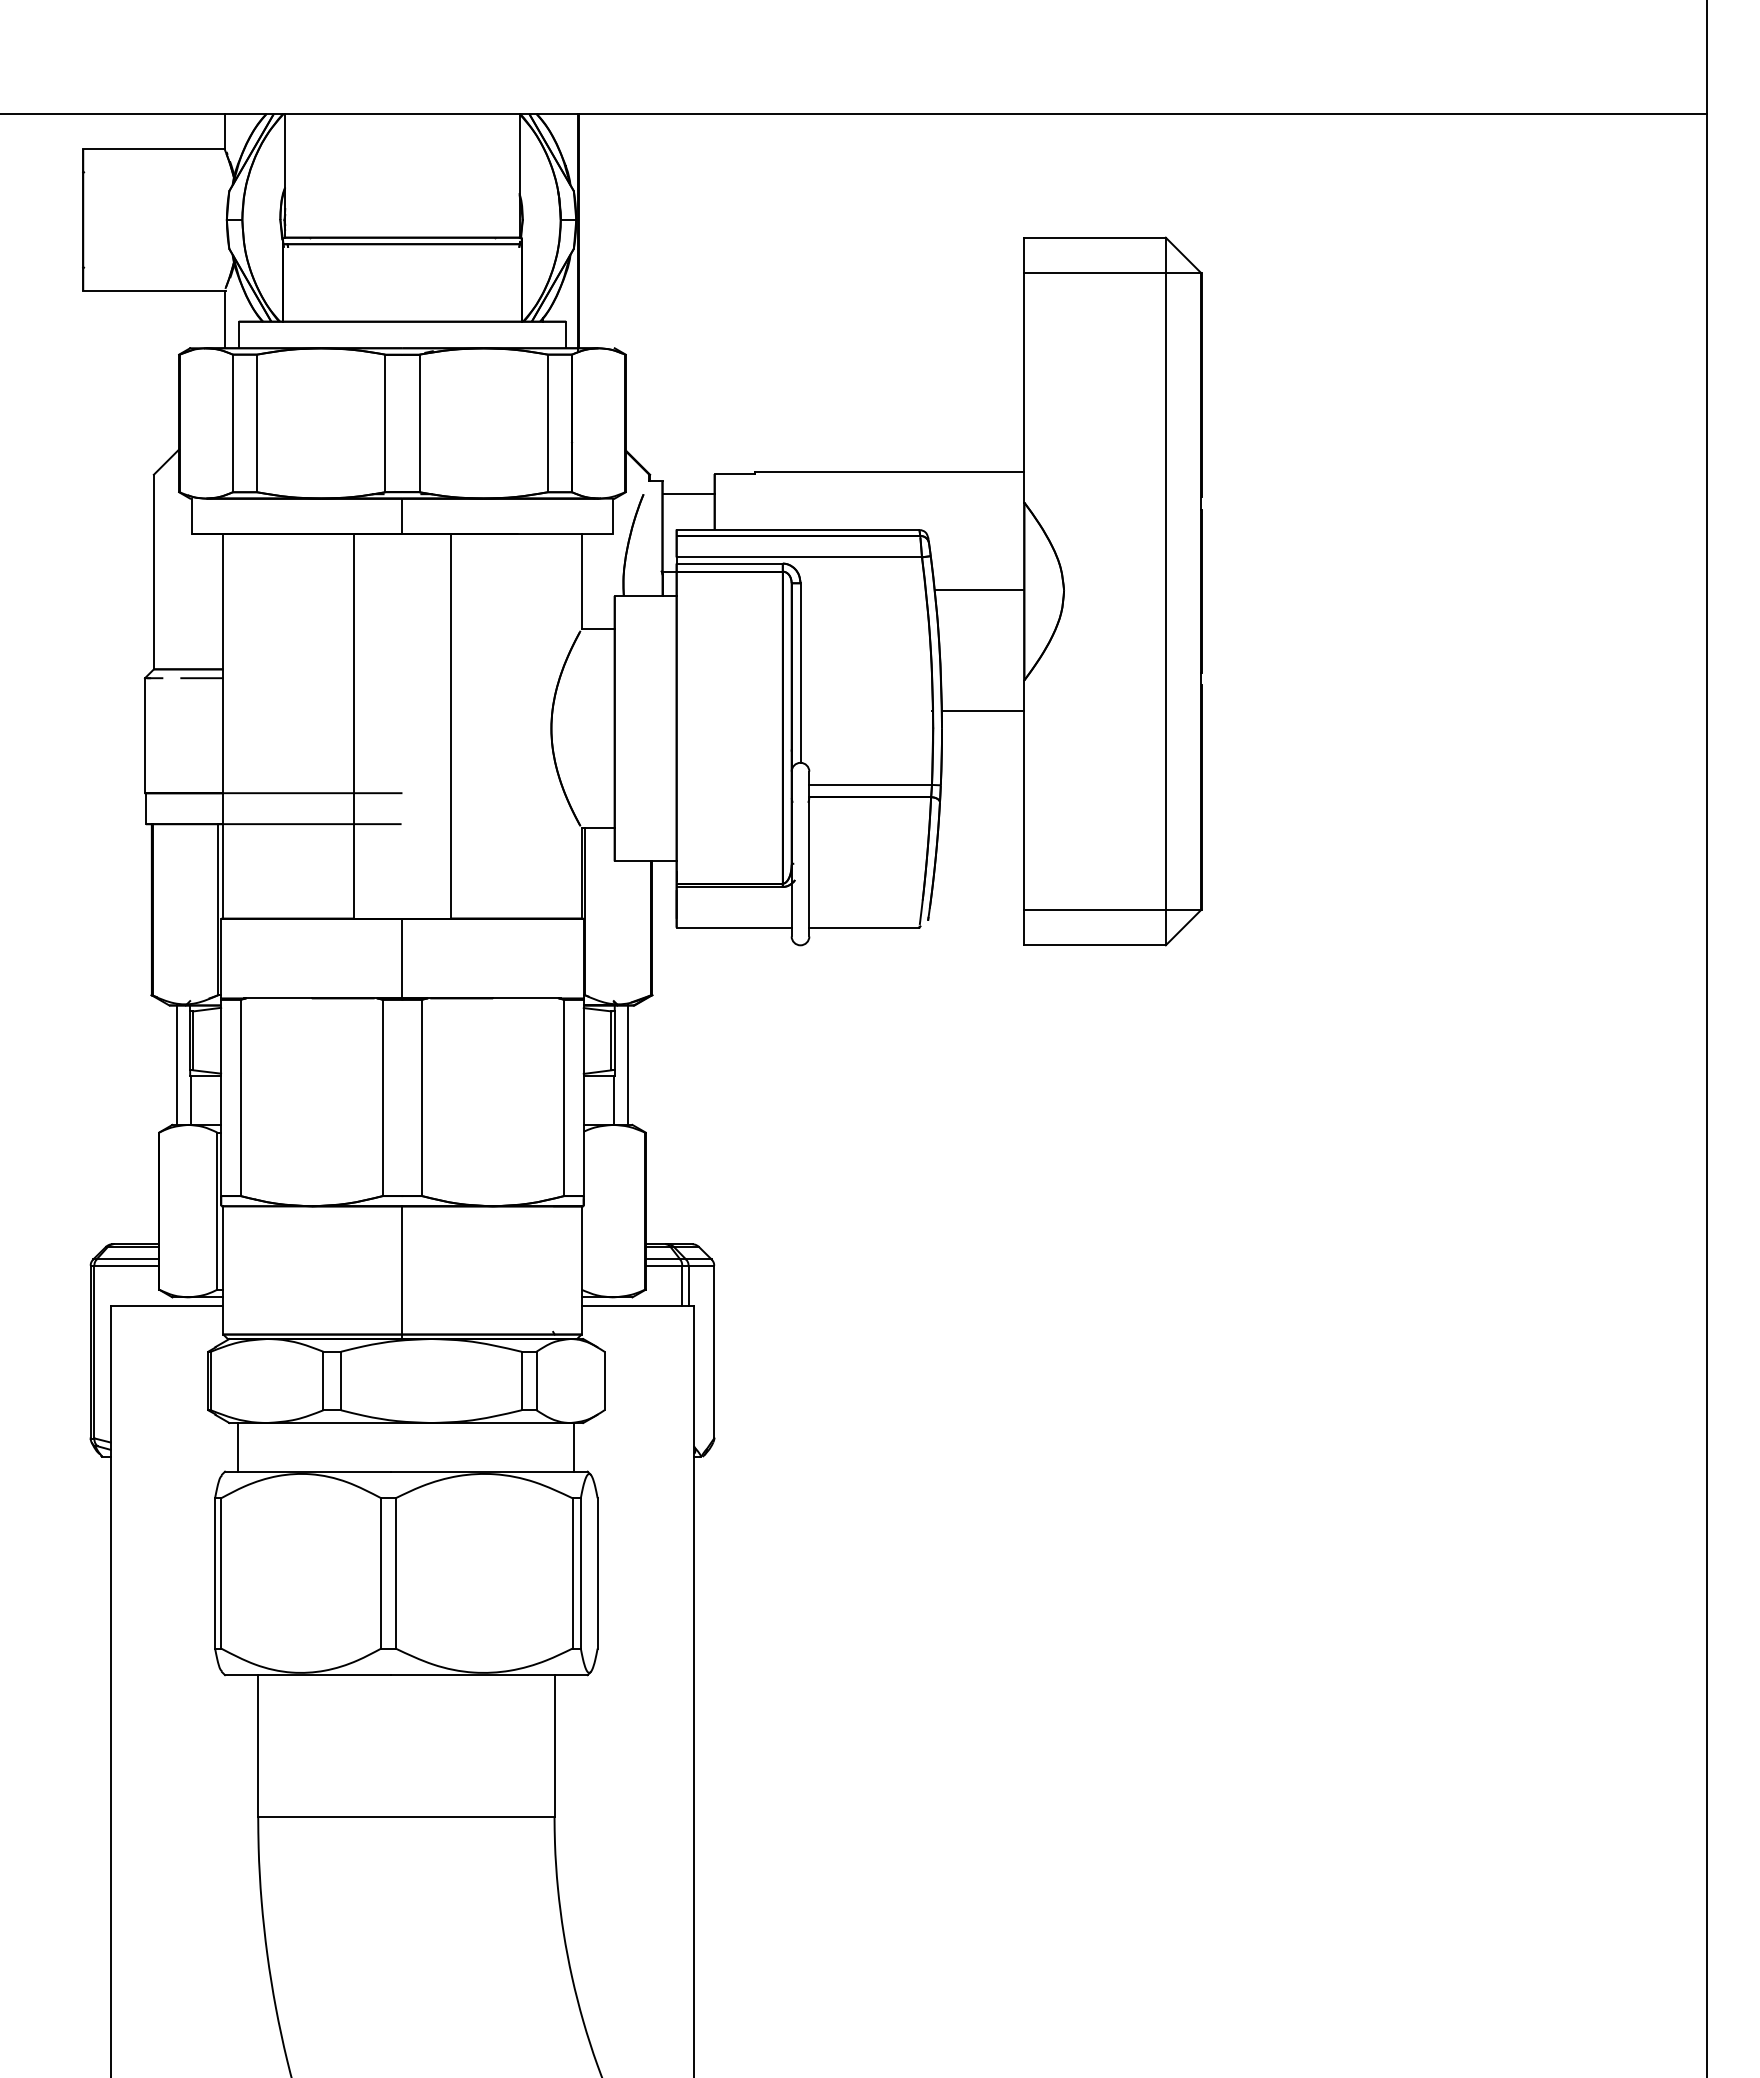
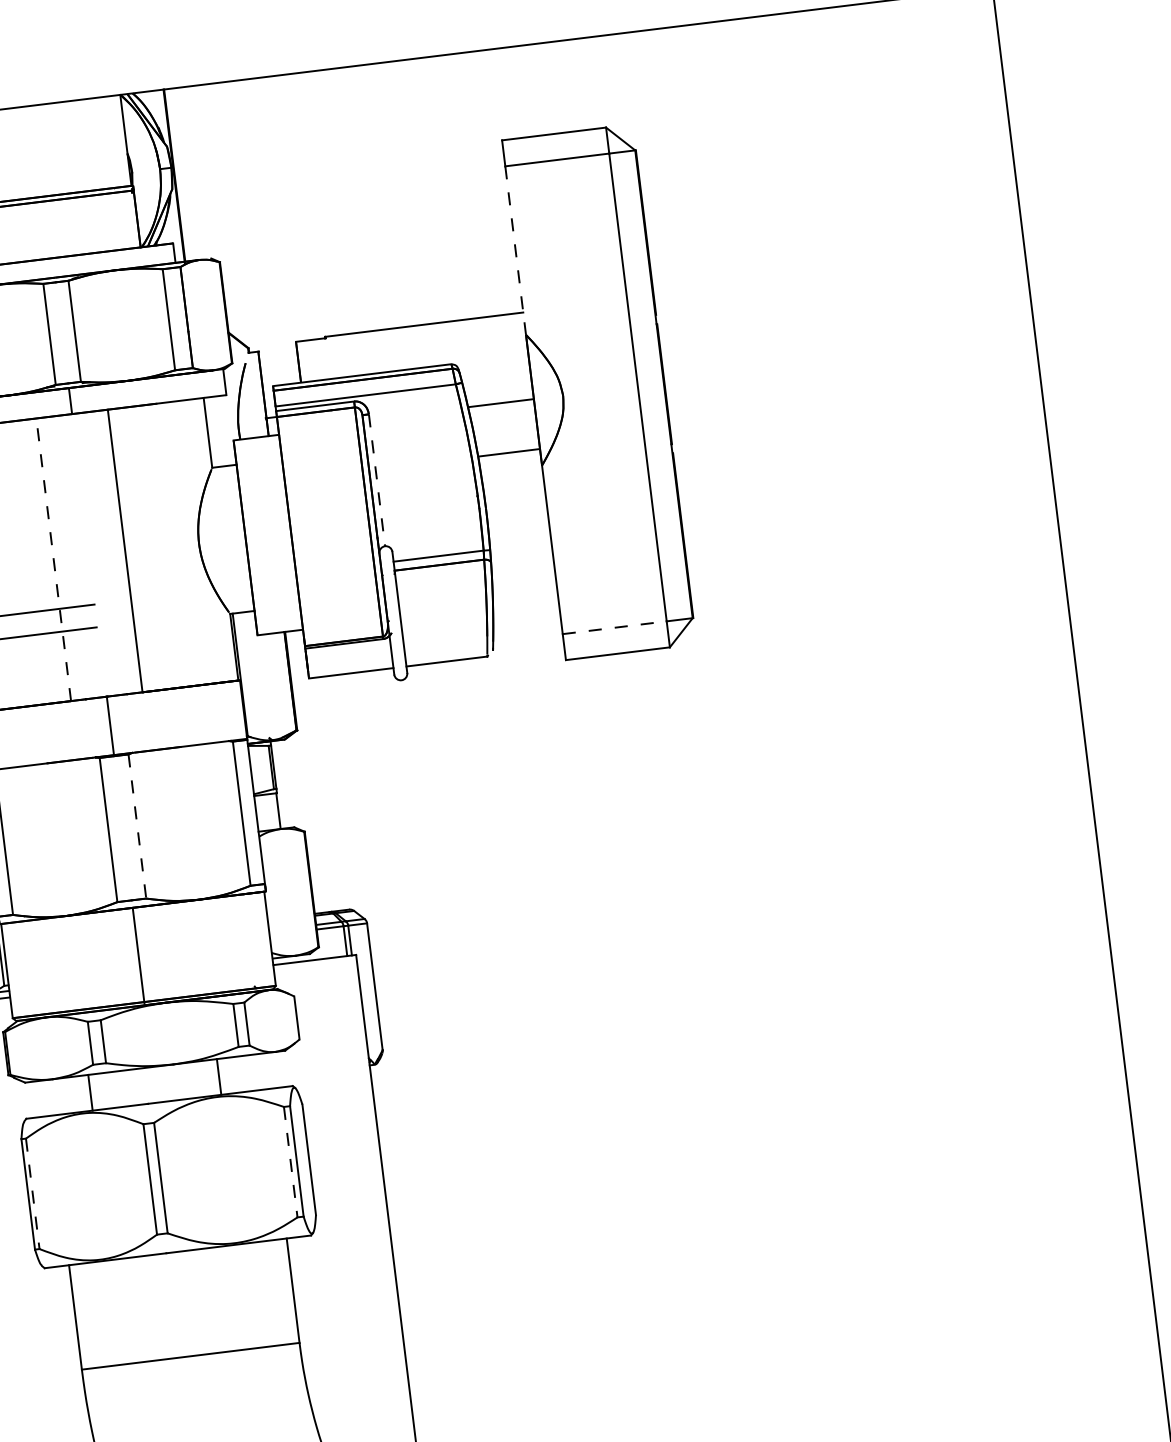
line: (1024, 387) -> (515, 250), solid -> dashed
line: (688, 494) -> (278, 359), removed
line: (800, 673) -> (377, 480), solid -> dashed
line: (982, 710) -> (509, 452), moved
line: (353, 725) -> (53, 559), solid -> dashed
line: (1095, 909) -> (615, 627), solid -> dashed
line: (628, 1064) -> (285, 783), removed
line: (422, 1098) -> (137, 826), solid -> dashed
line: (238, 1447) -> (90, 1092), moved
line: (574, 1447) -> (219, 1077), moved
line: (221, 1573) -> (32, 1193), solid -> dashed
line: (572, 1573) -> (290, 1162), solid -> dashed

